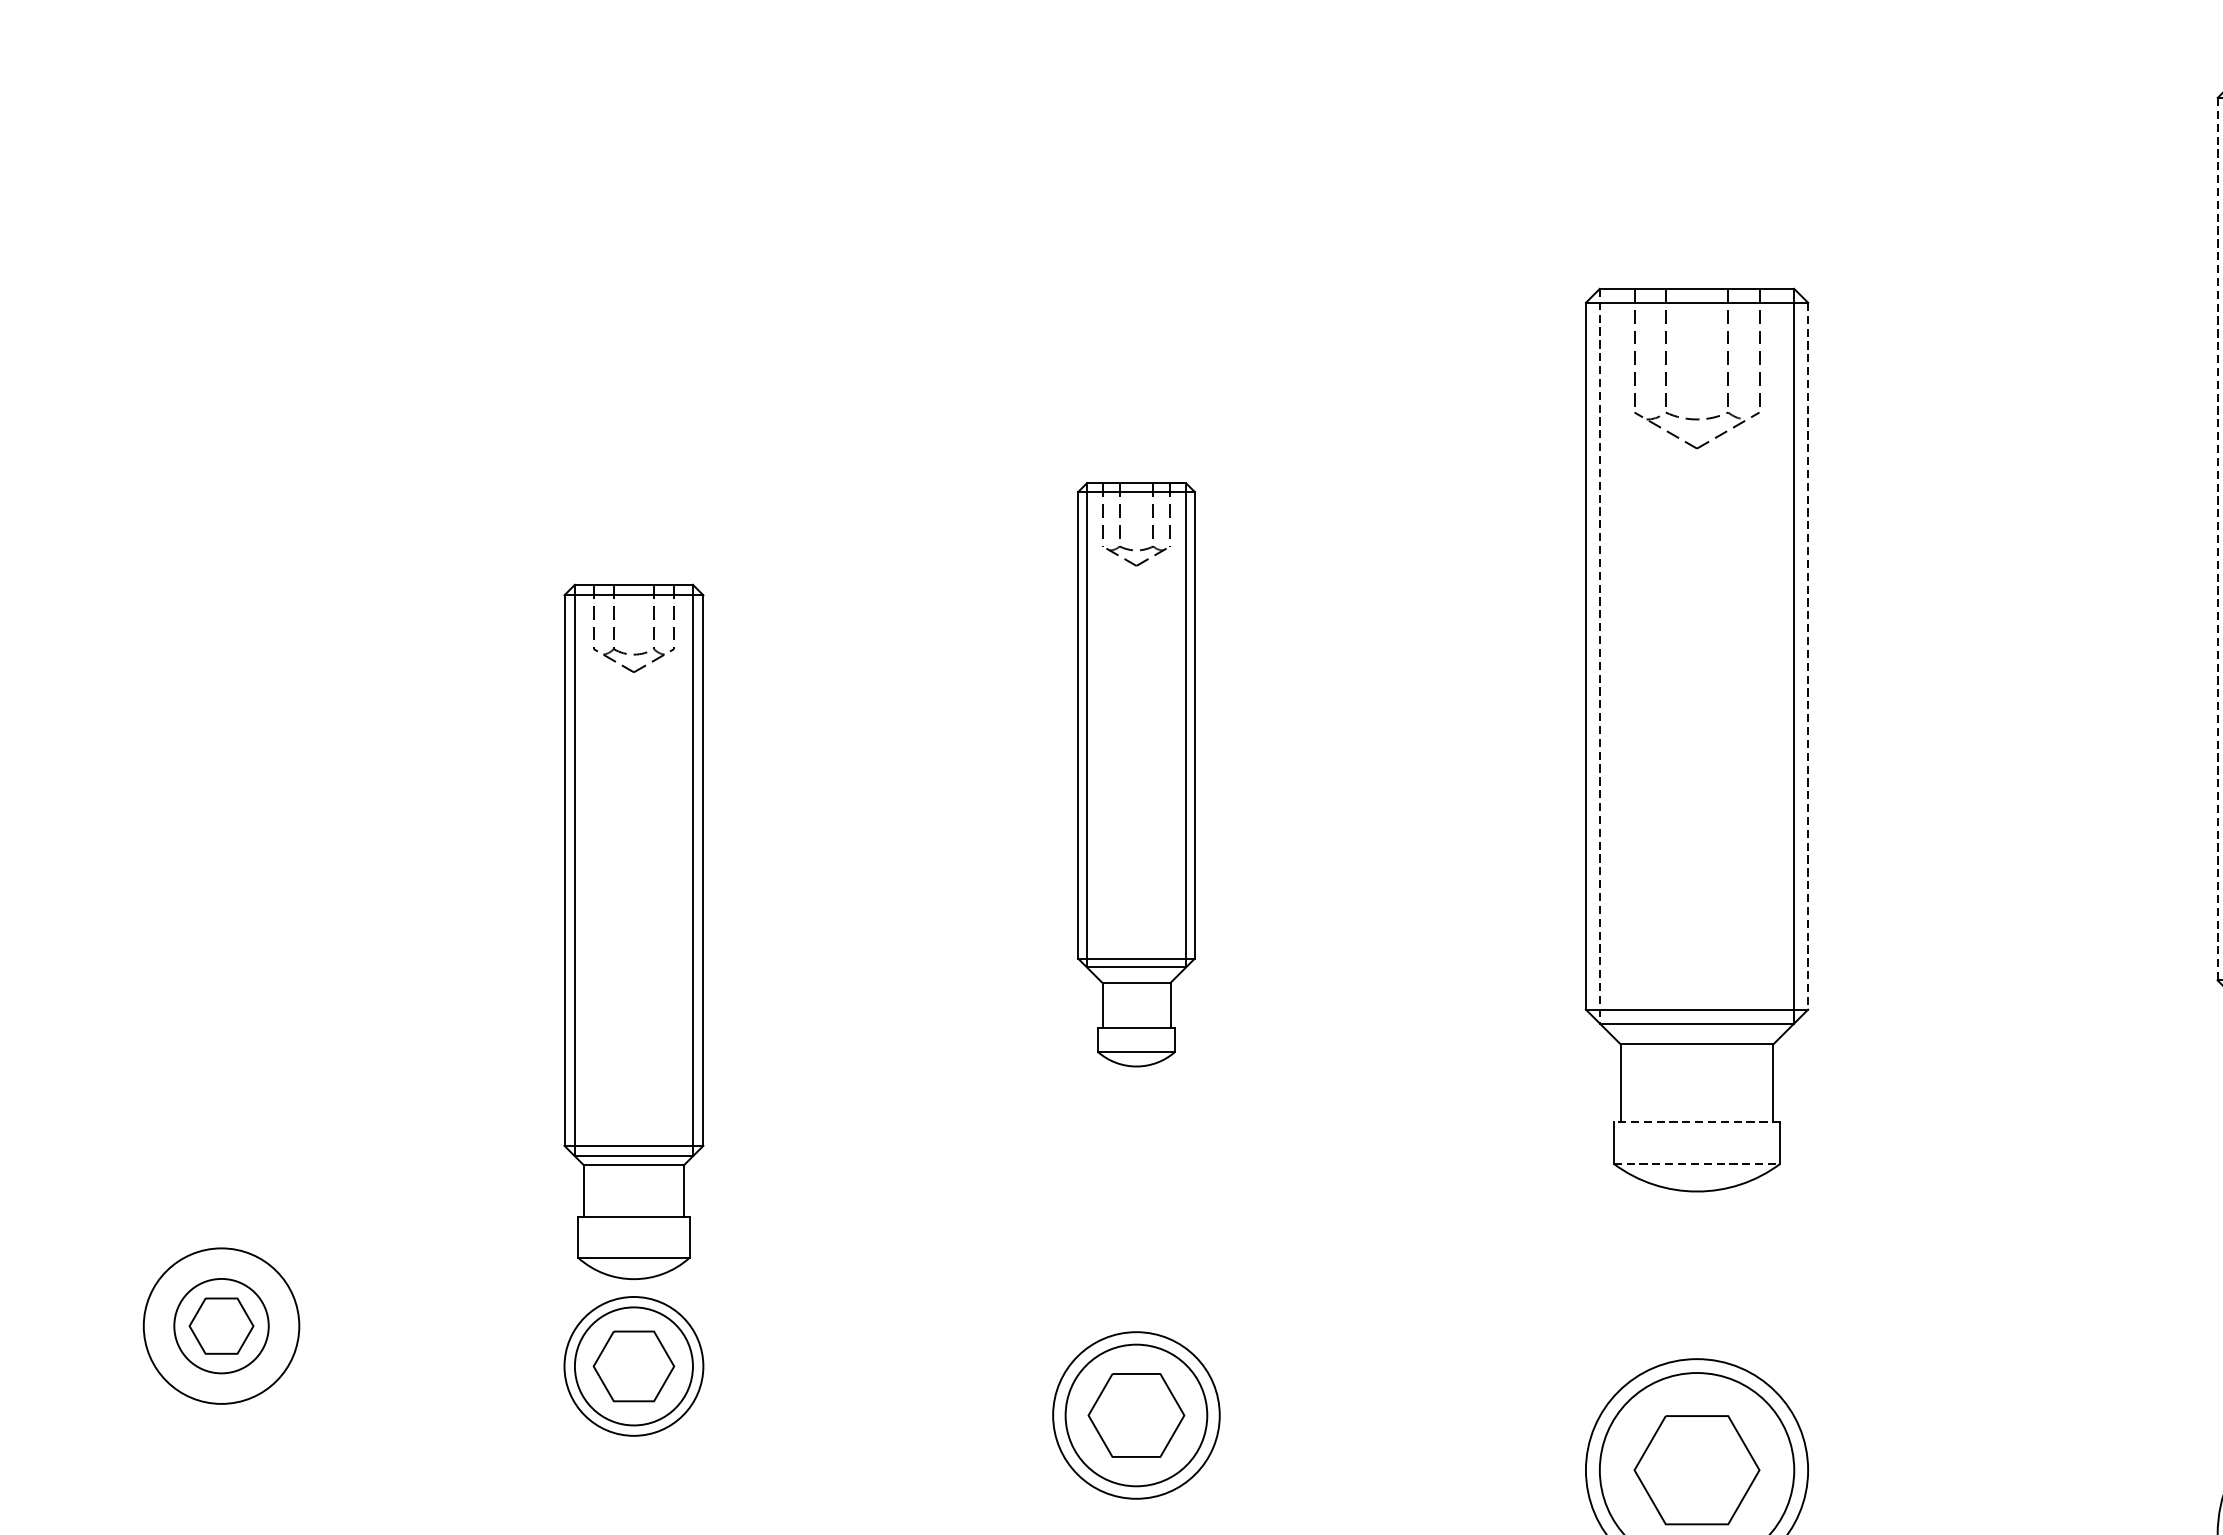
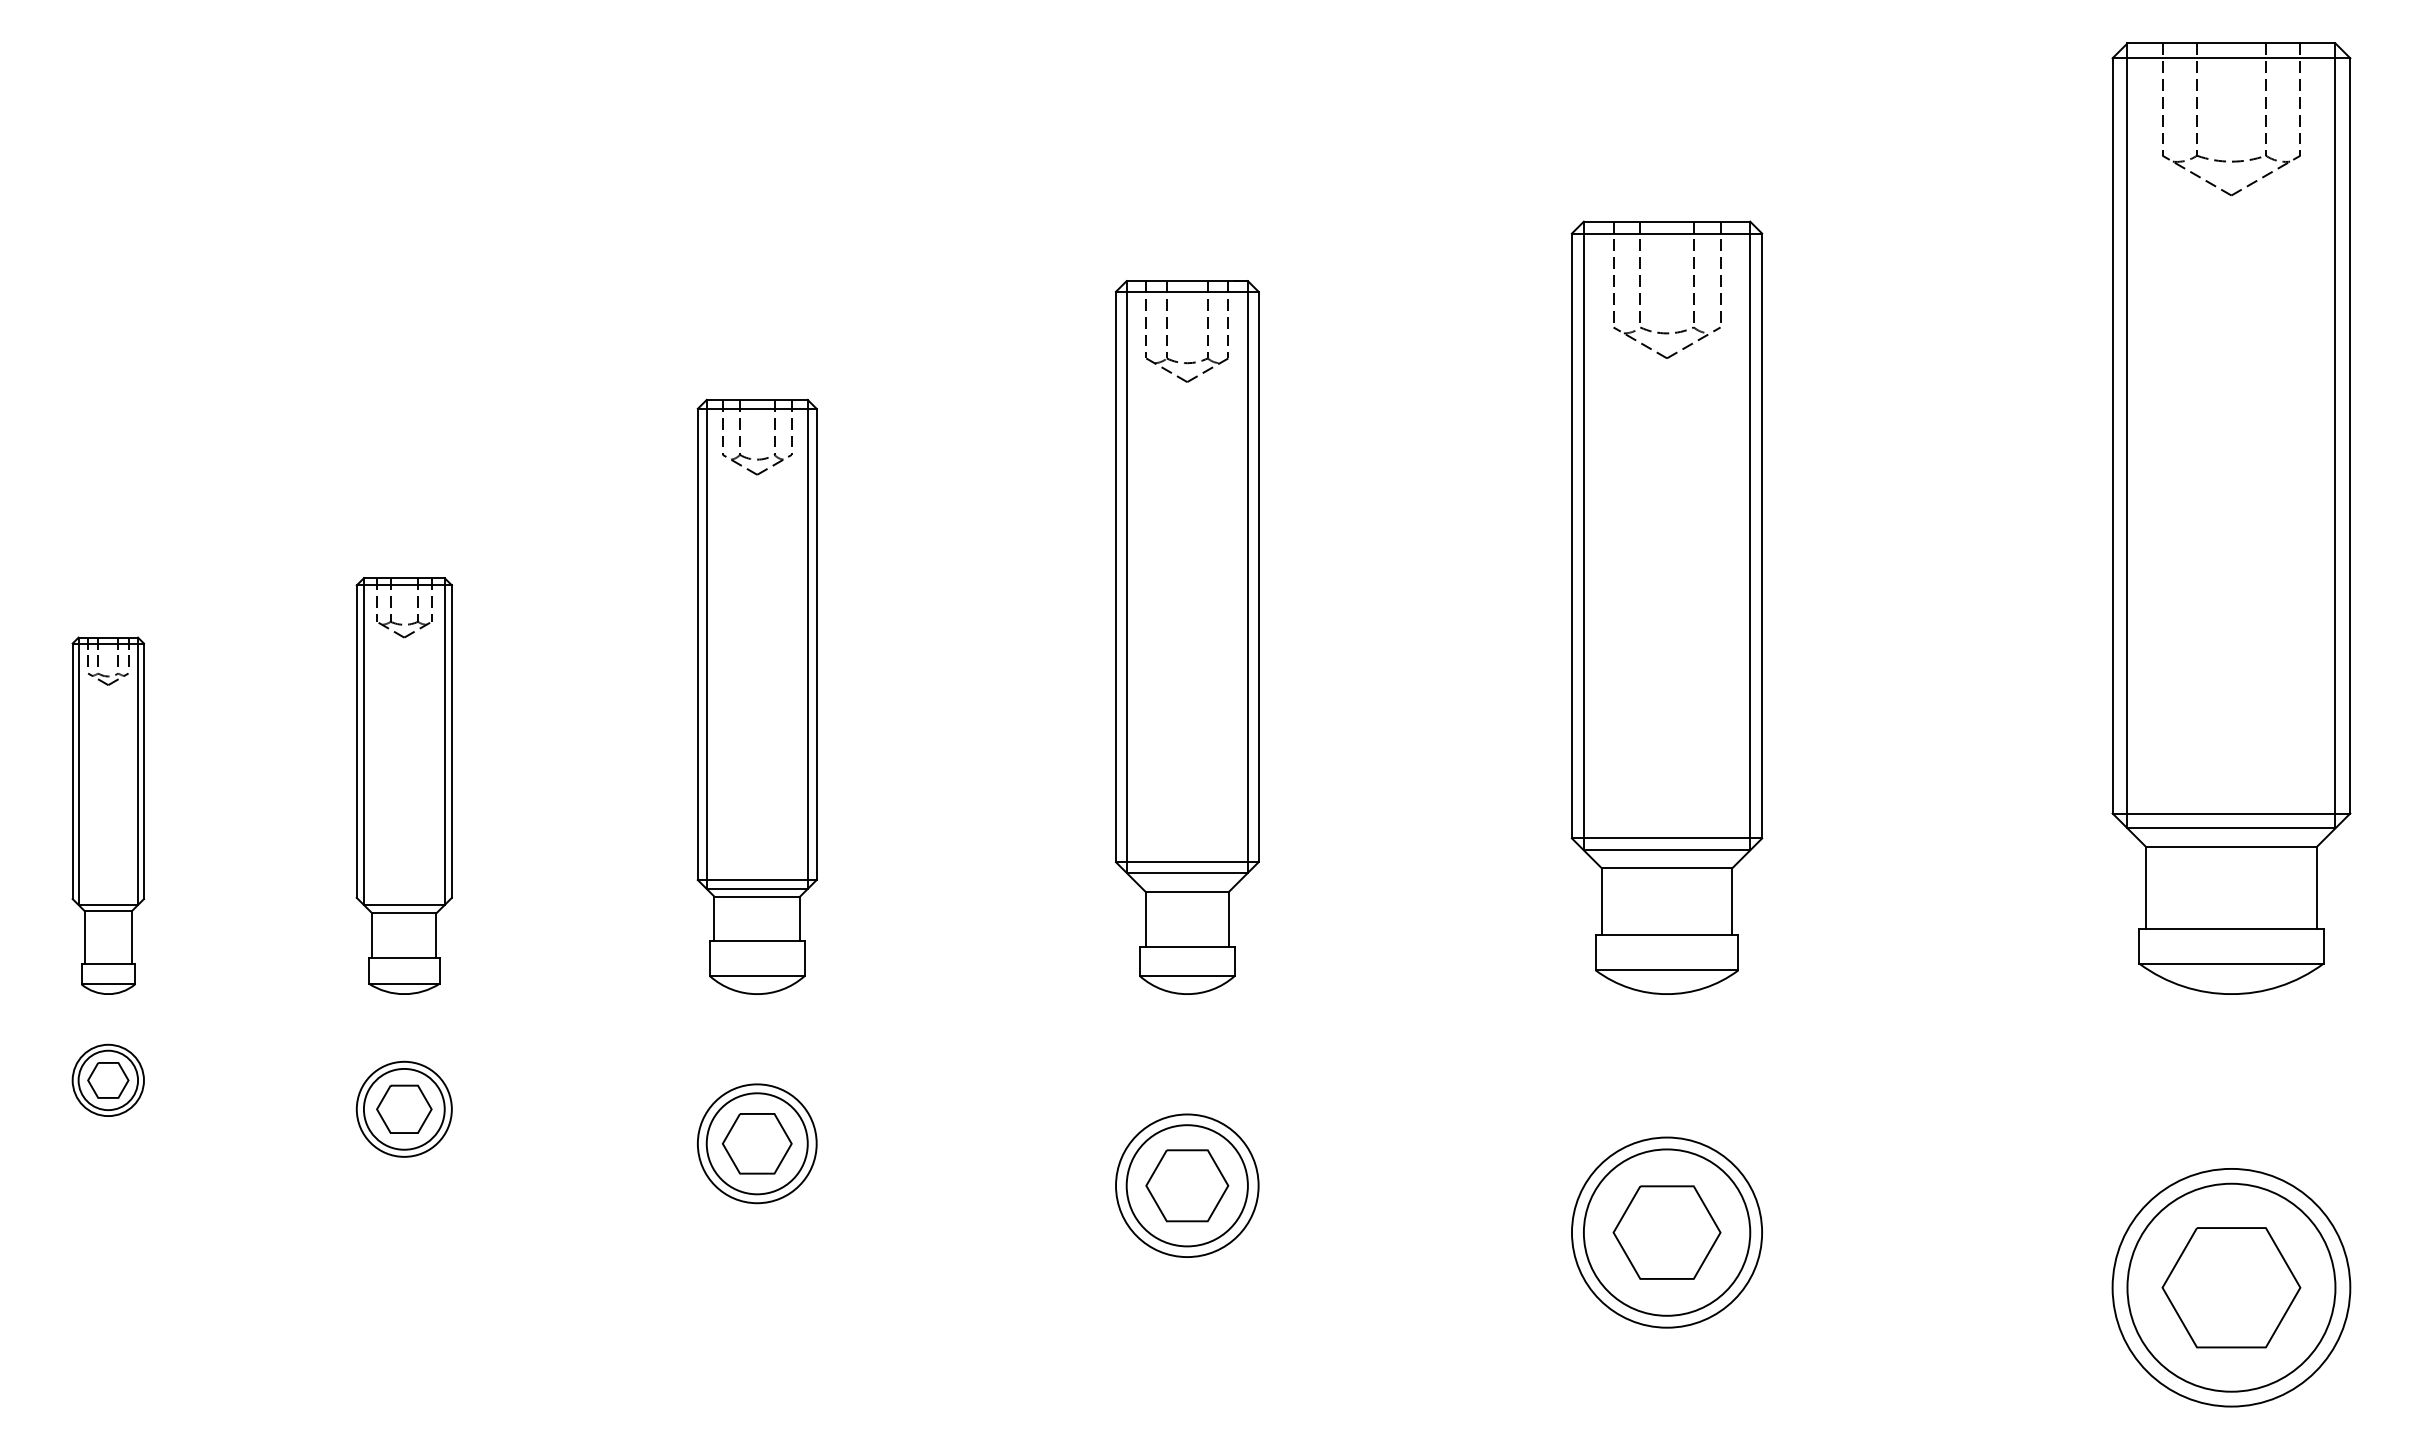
line: (2217, 538) -> (2112, 435), dashed -> solid
line: (1599, 656) -> (1583, 536), dashed -> solid
line: (1808, 656) -> (1762, 536), dashed -> solid
part: (1136, 774) -> (1187, 637), size x1.43
part: (633, 931) -> (756, 696), moved
part: (220, 947) -> (403, 785), added
line: (1696, 1121) -> (1666, 934), dashed -> solid
line: (1697, 1163) -> (1667, 970), dashed -> solid
circle: (220, 1325) -> (403, 1108), size x0.71

